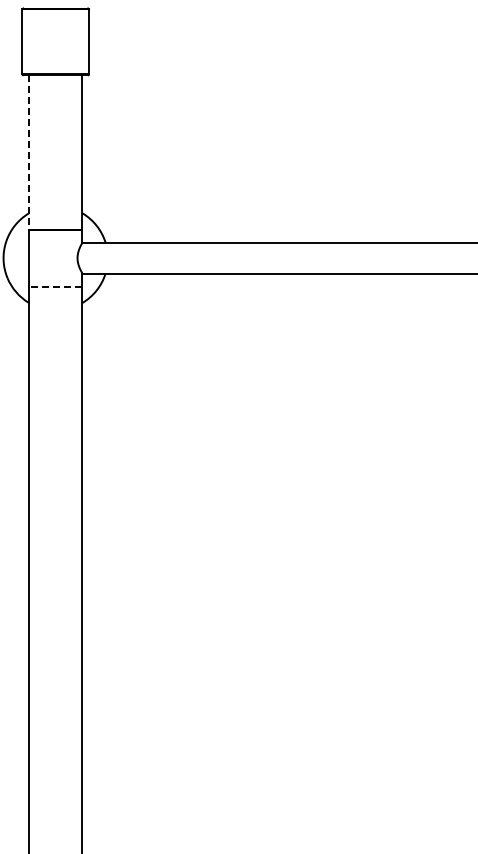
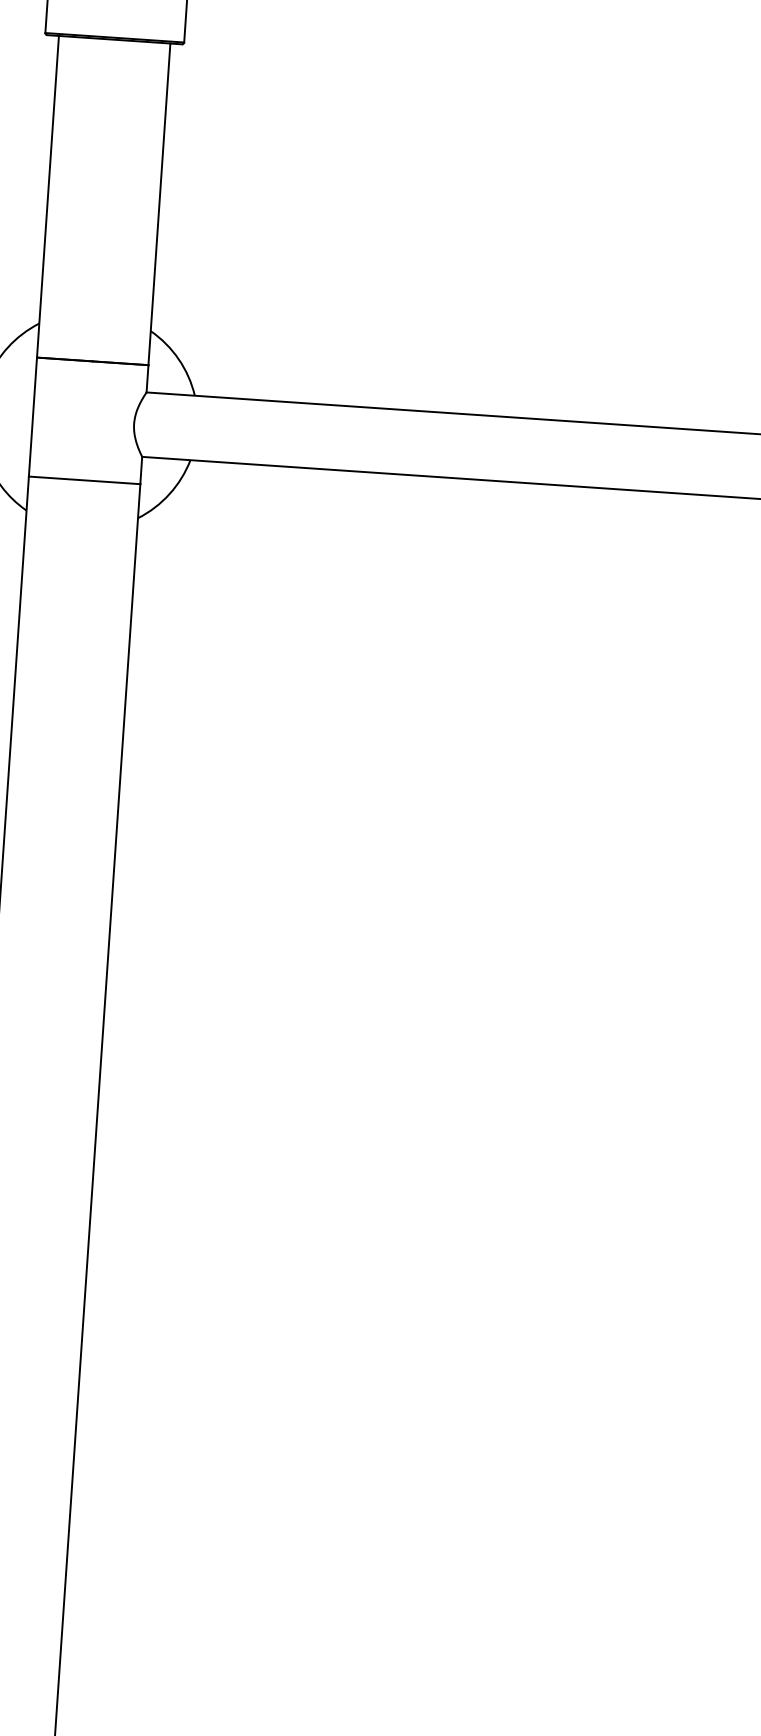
line: (29, 153) -> (48, 198), dashed -> solid
line: (55, 286) -> (84, 479), dashed -> solid

